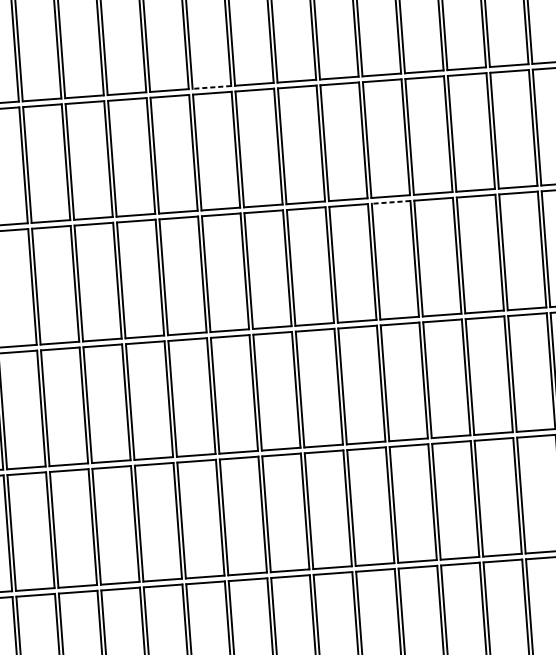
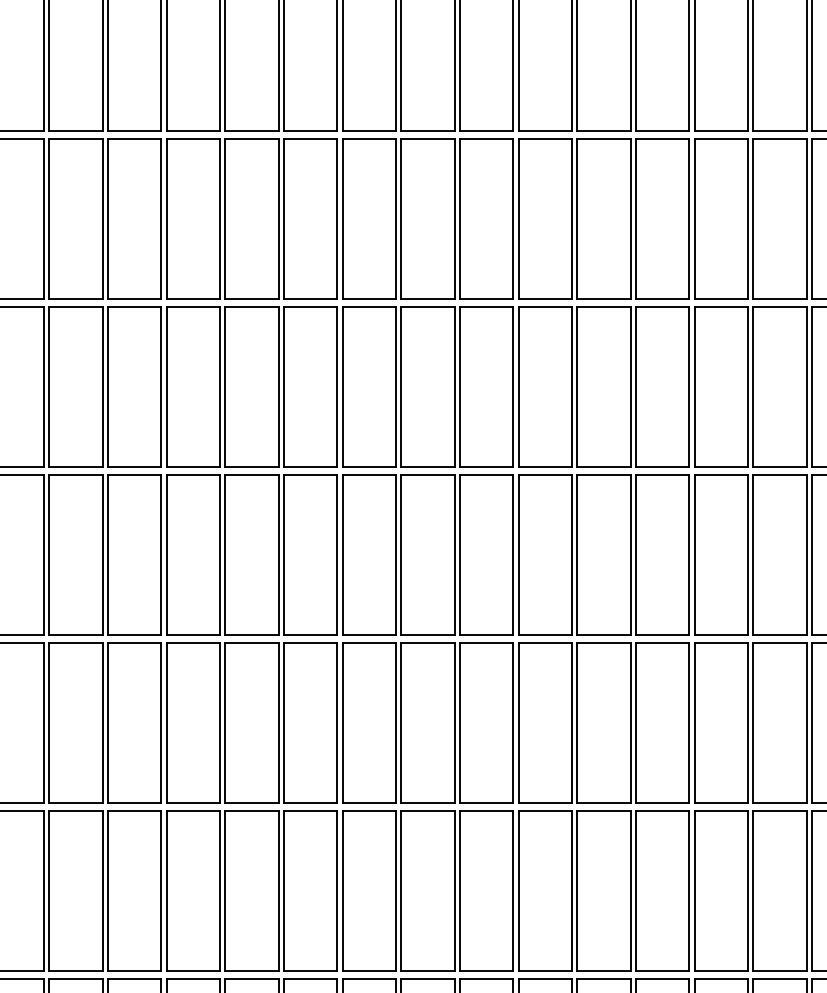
line: (212, 87) -> (369, 131), dashed -> solid
line: (391, 202) -> (604, 307), dashed -> solid

